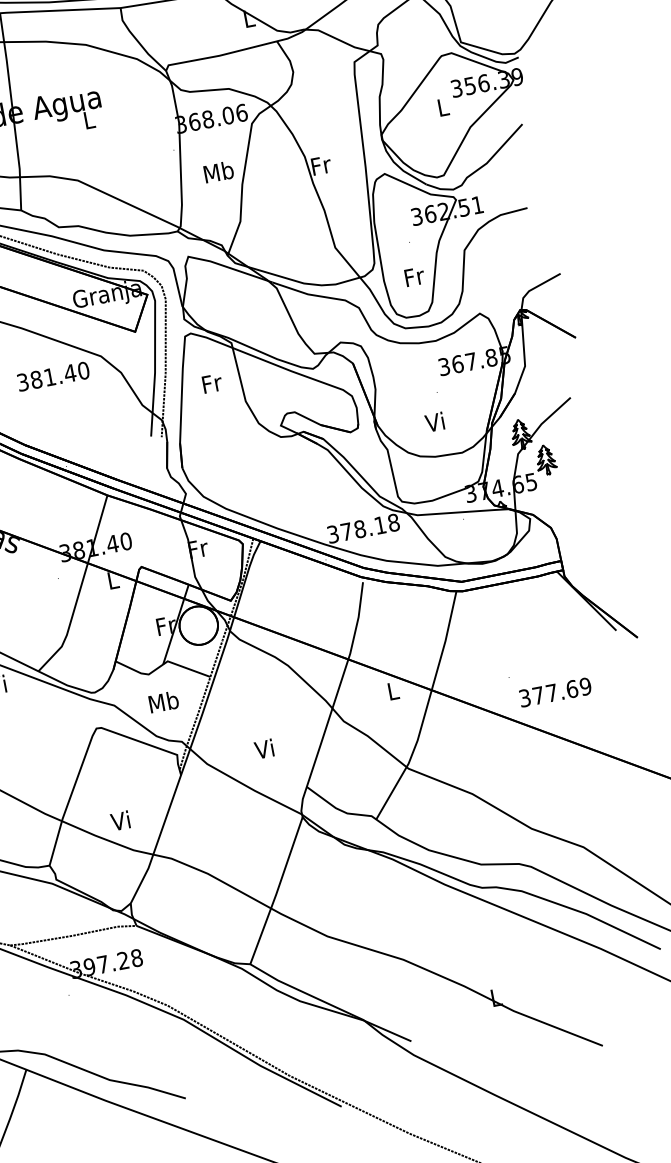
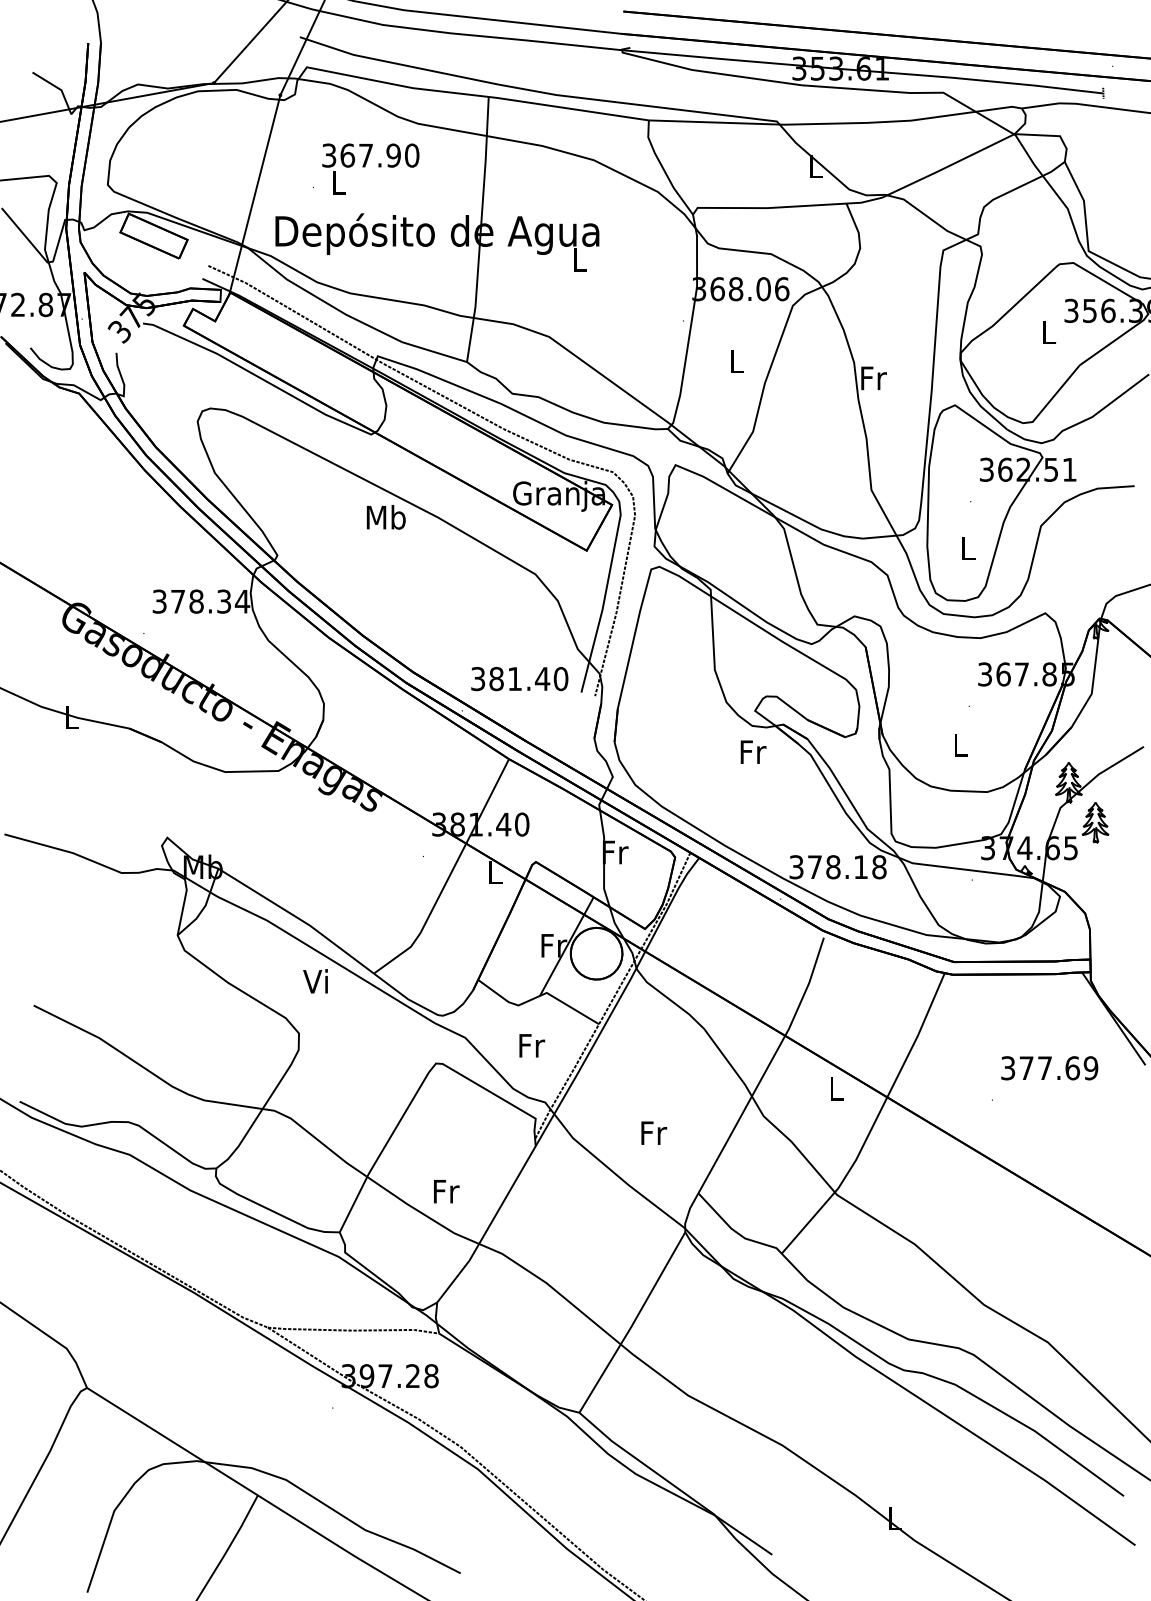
text: (218, 171) -> (736, 360), Mb -> L
text: (414, 276) -> (968, 548), Fr -> L
text: (53, 376) -> (519, 679), moved
text: (212, 383) -> (753, 751), moved
text: (434, 421) -> (958, 744), Vi -> L
text: (555, 692) -> (1049, 1068), moved
text: (163, 701) -> (531, 1045), Mb -> Fr
text: (265, 748) -> (653, 1132), Vi -> Fr
text: (121, 820) -> (445, 1191), Vi -> Fr

